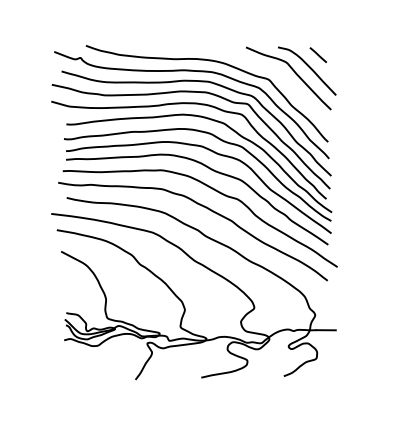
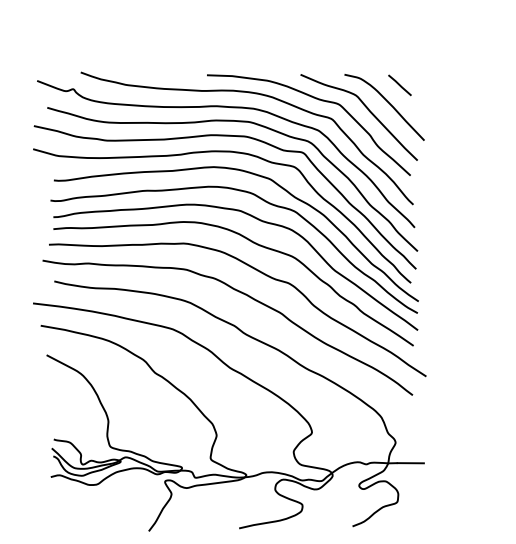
curve: (256, 65) -> (314, 99), added

